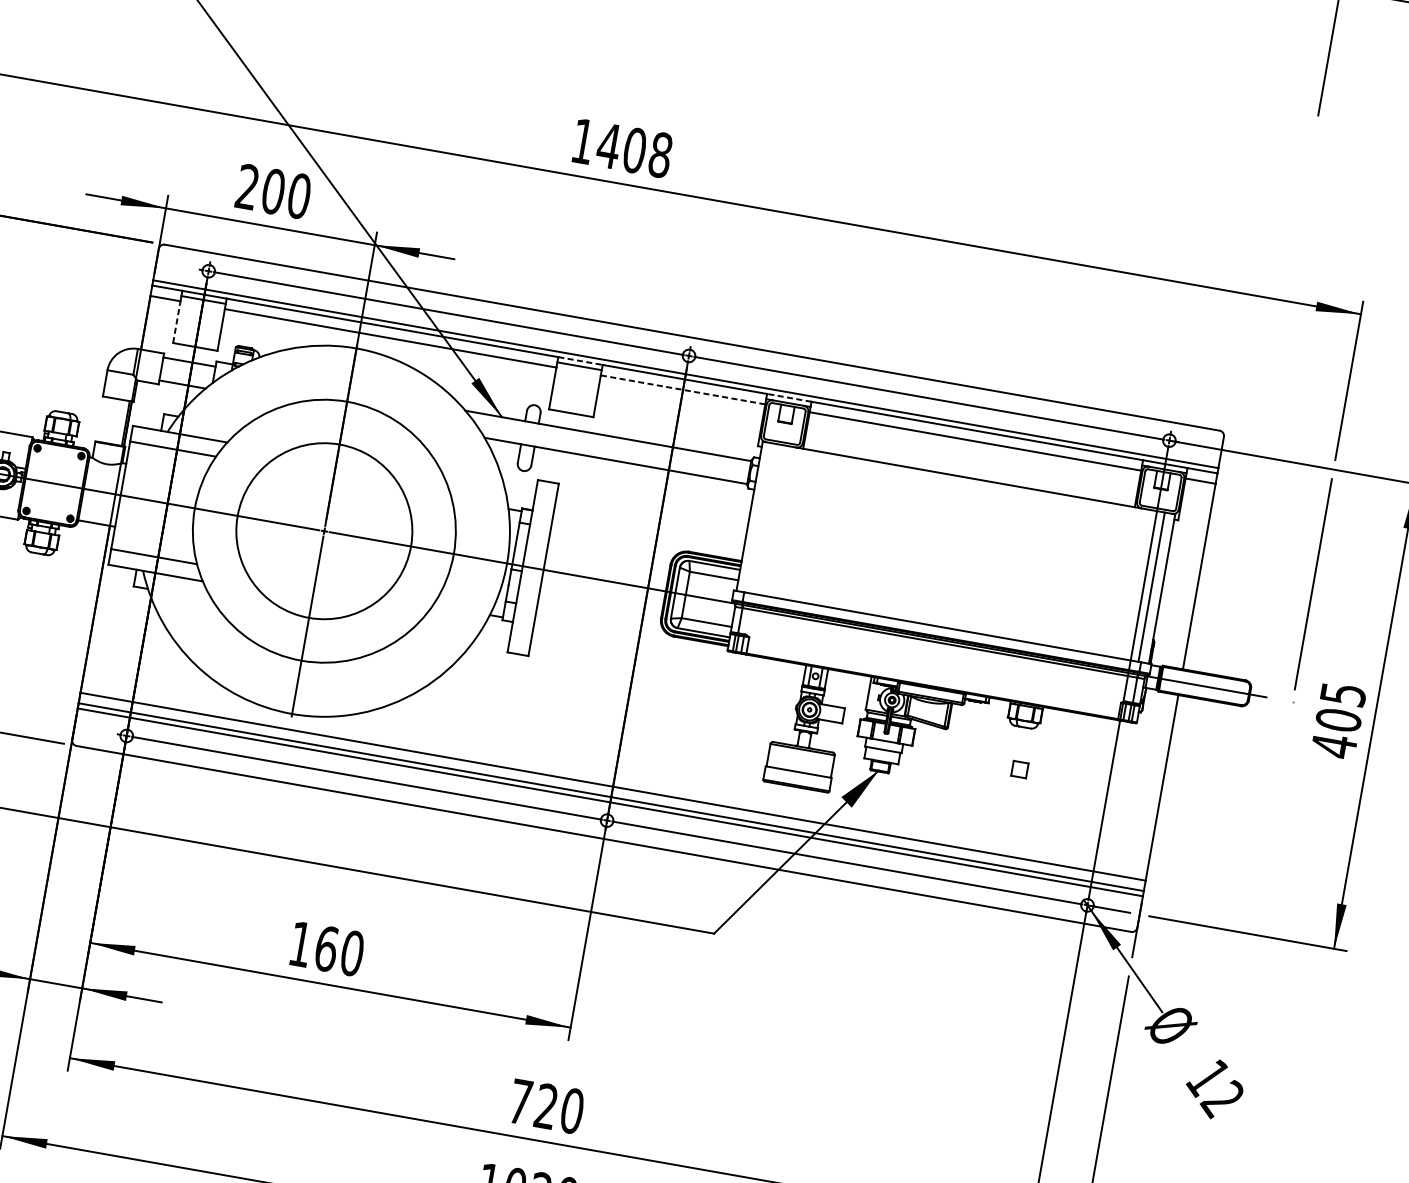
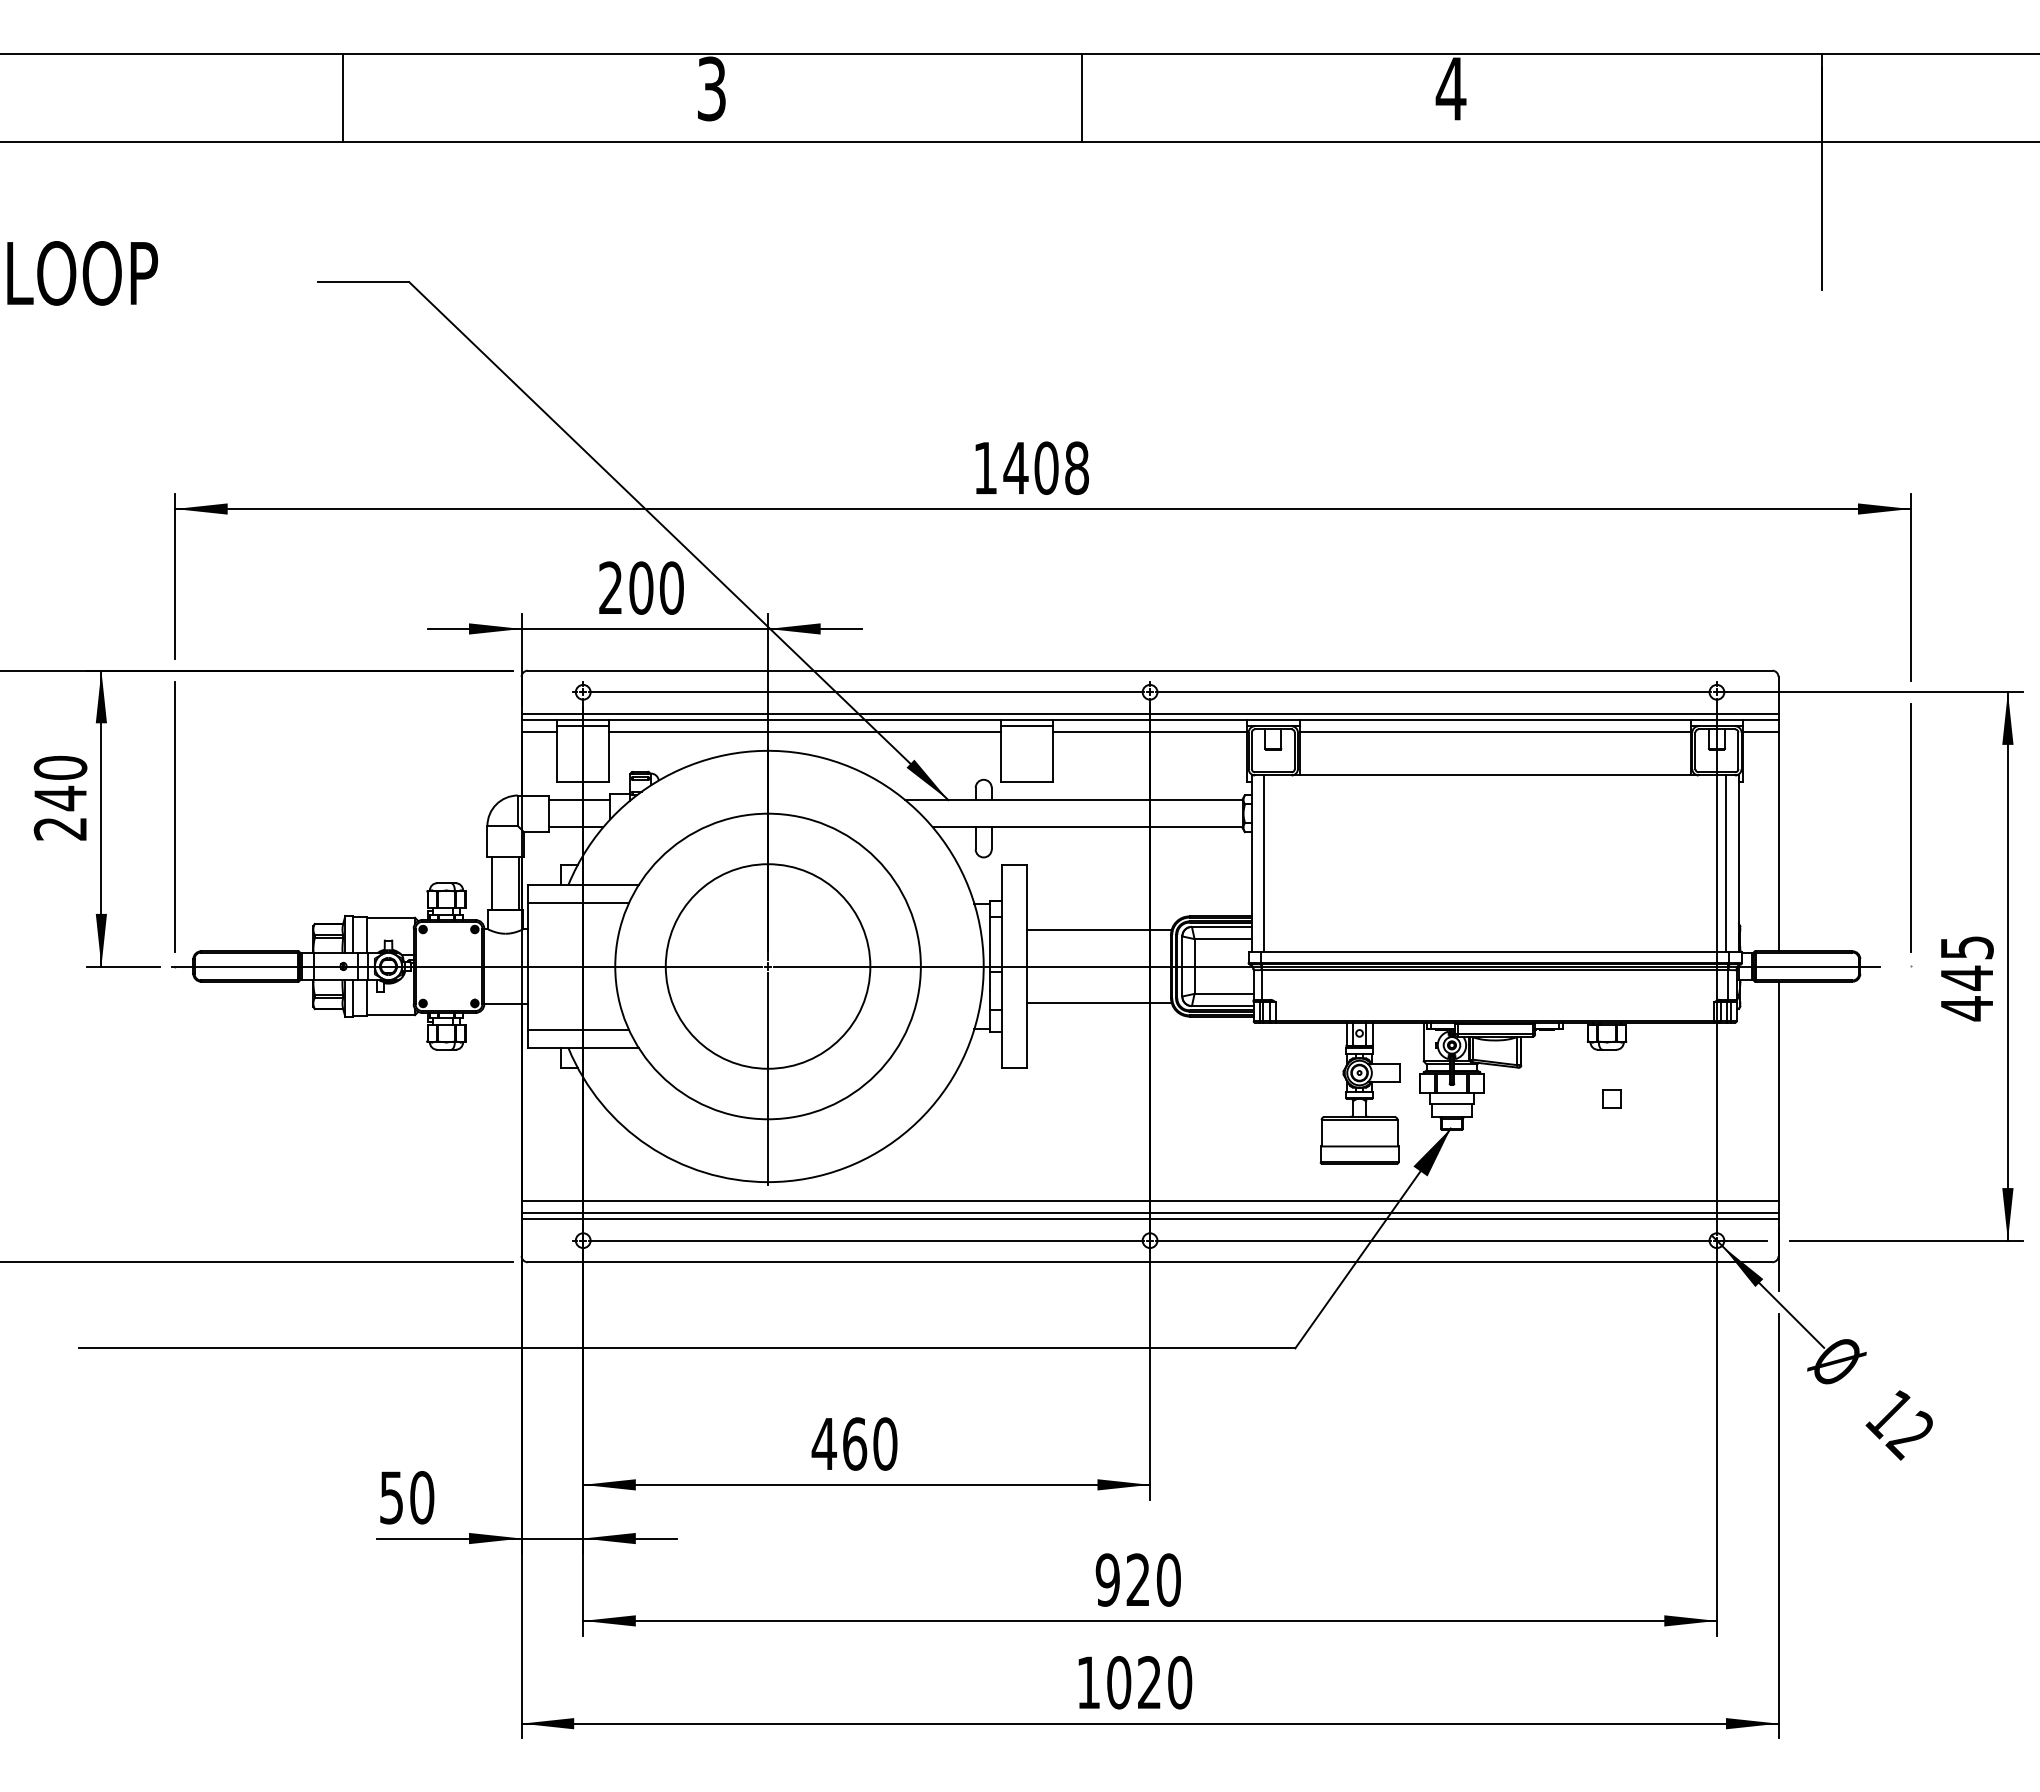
line: (177, 322) -> (557, 757), dashed -> solid
line: (580, 361) -> (1027, 720), dashed -> solid
line: (682, 389) -> (1149, 732), dashed -> solid
line: (788, 398) -> (1272, 720), dashed -> solid
line: (103, 418) -> (492, 882), added
line: (760, 518) -> (1264, 863), added
line: (609, 549) -> (1098, 929), added
line: (598, 611) -> (1098, 1003), added
text: (1338, 719) -> (1966, 977), 405 -> 445
text: (300, 943) -> (823, 1443), 160 -> 460
text: (520, 1101) -> (1107, 1579), 720 -> 920

